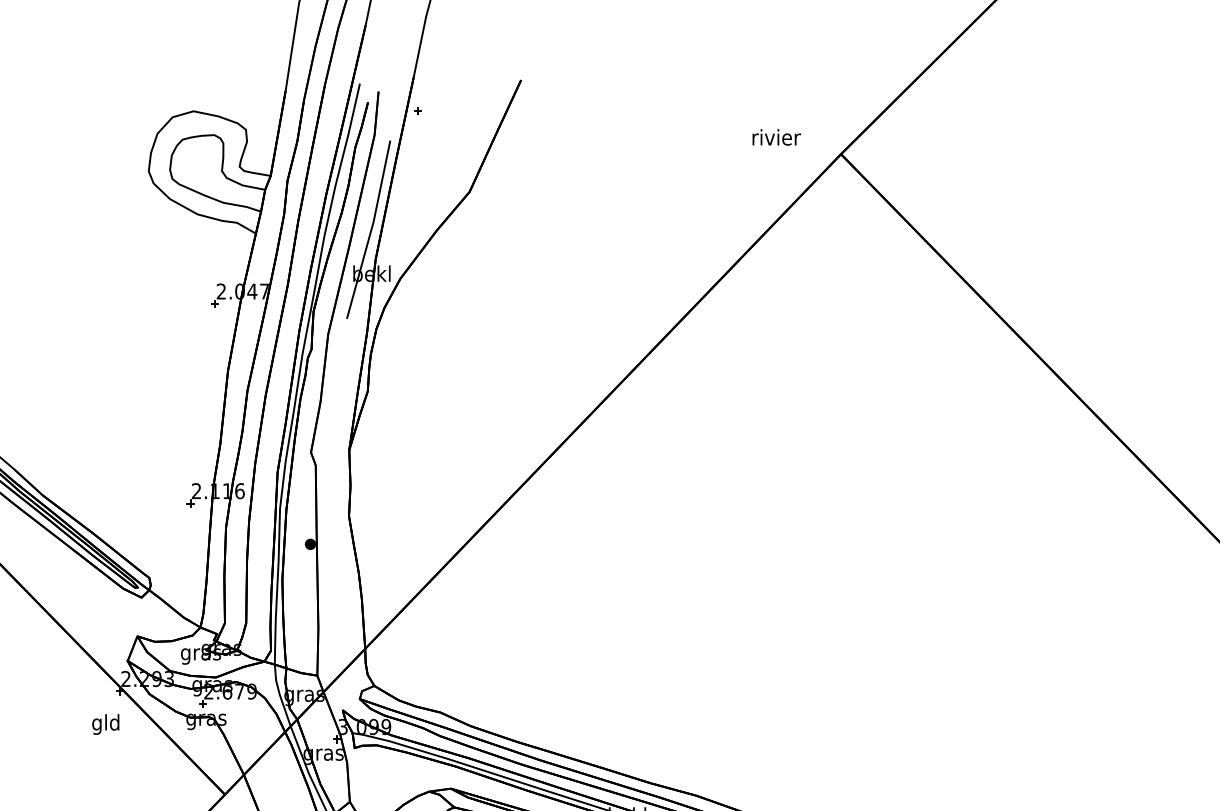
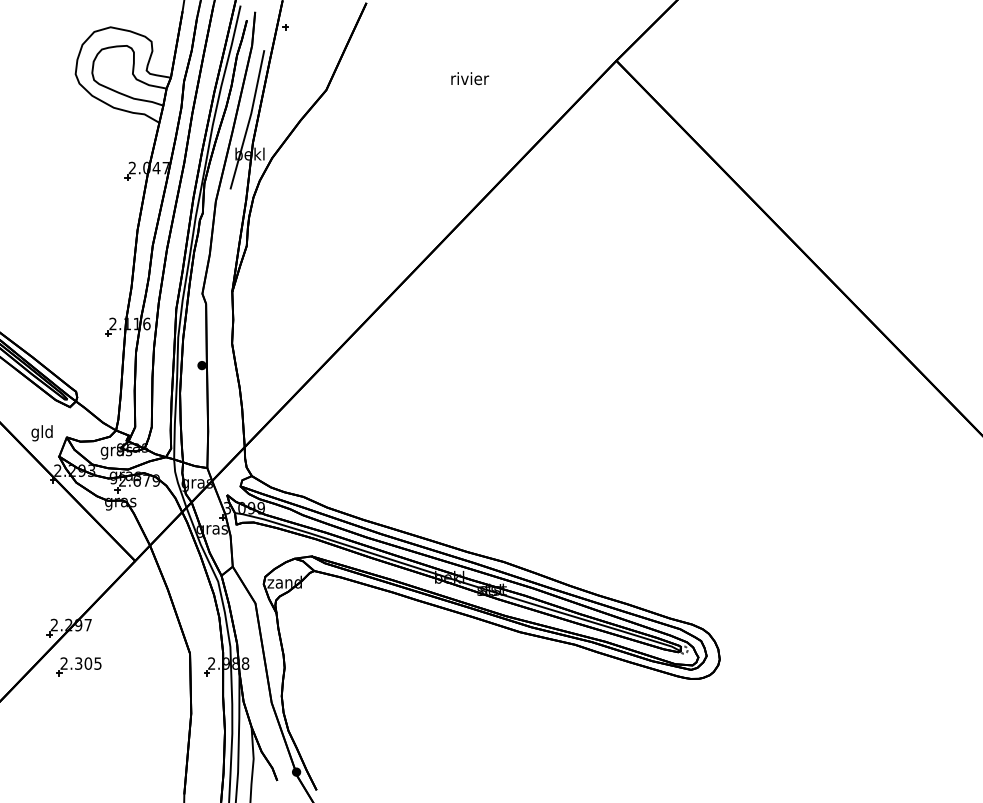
text: (777, 137) -> (470, 78), moved
text: (105, 724) -> (41, 433), moved

